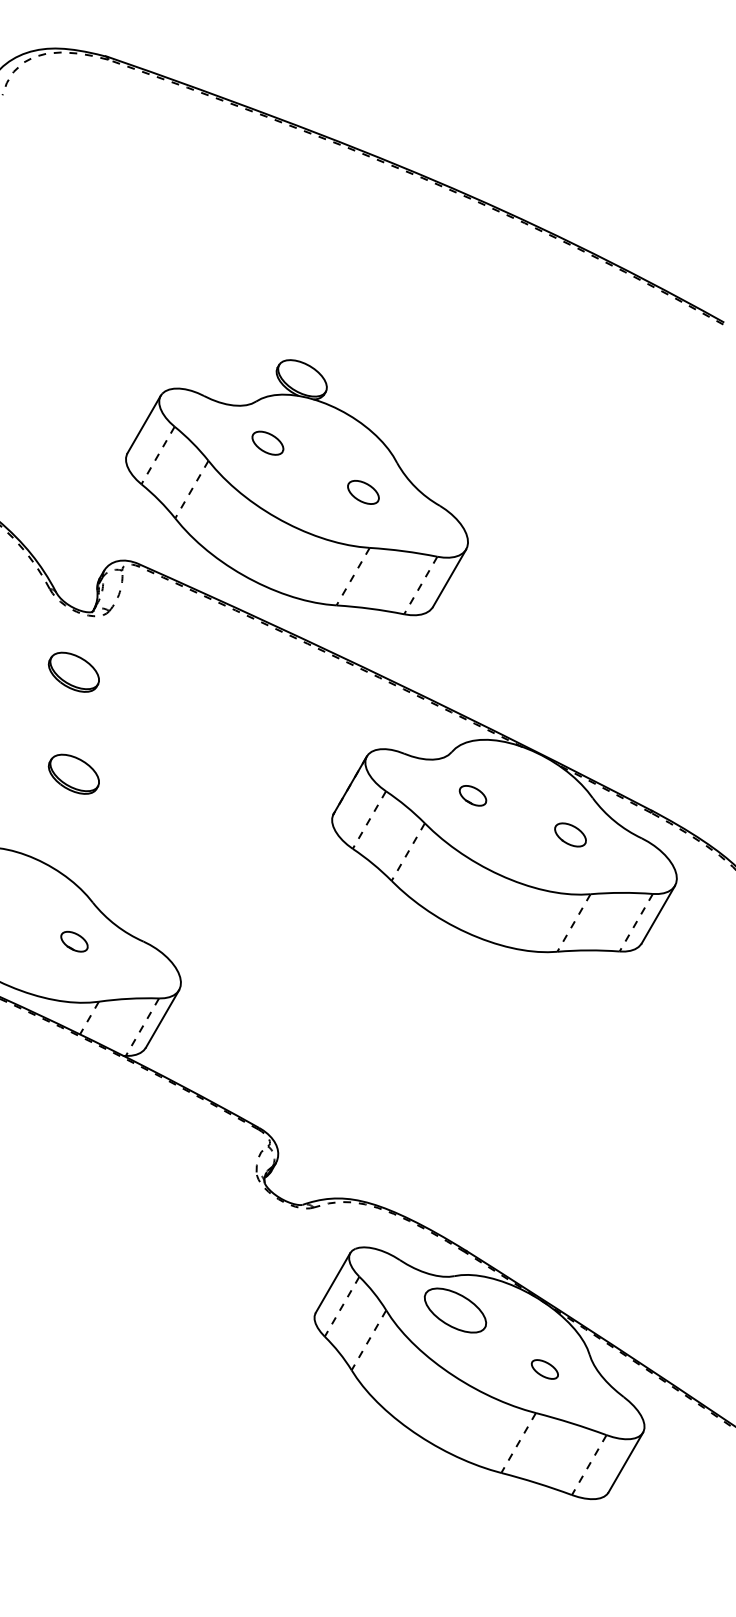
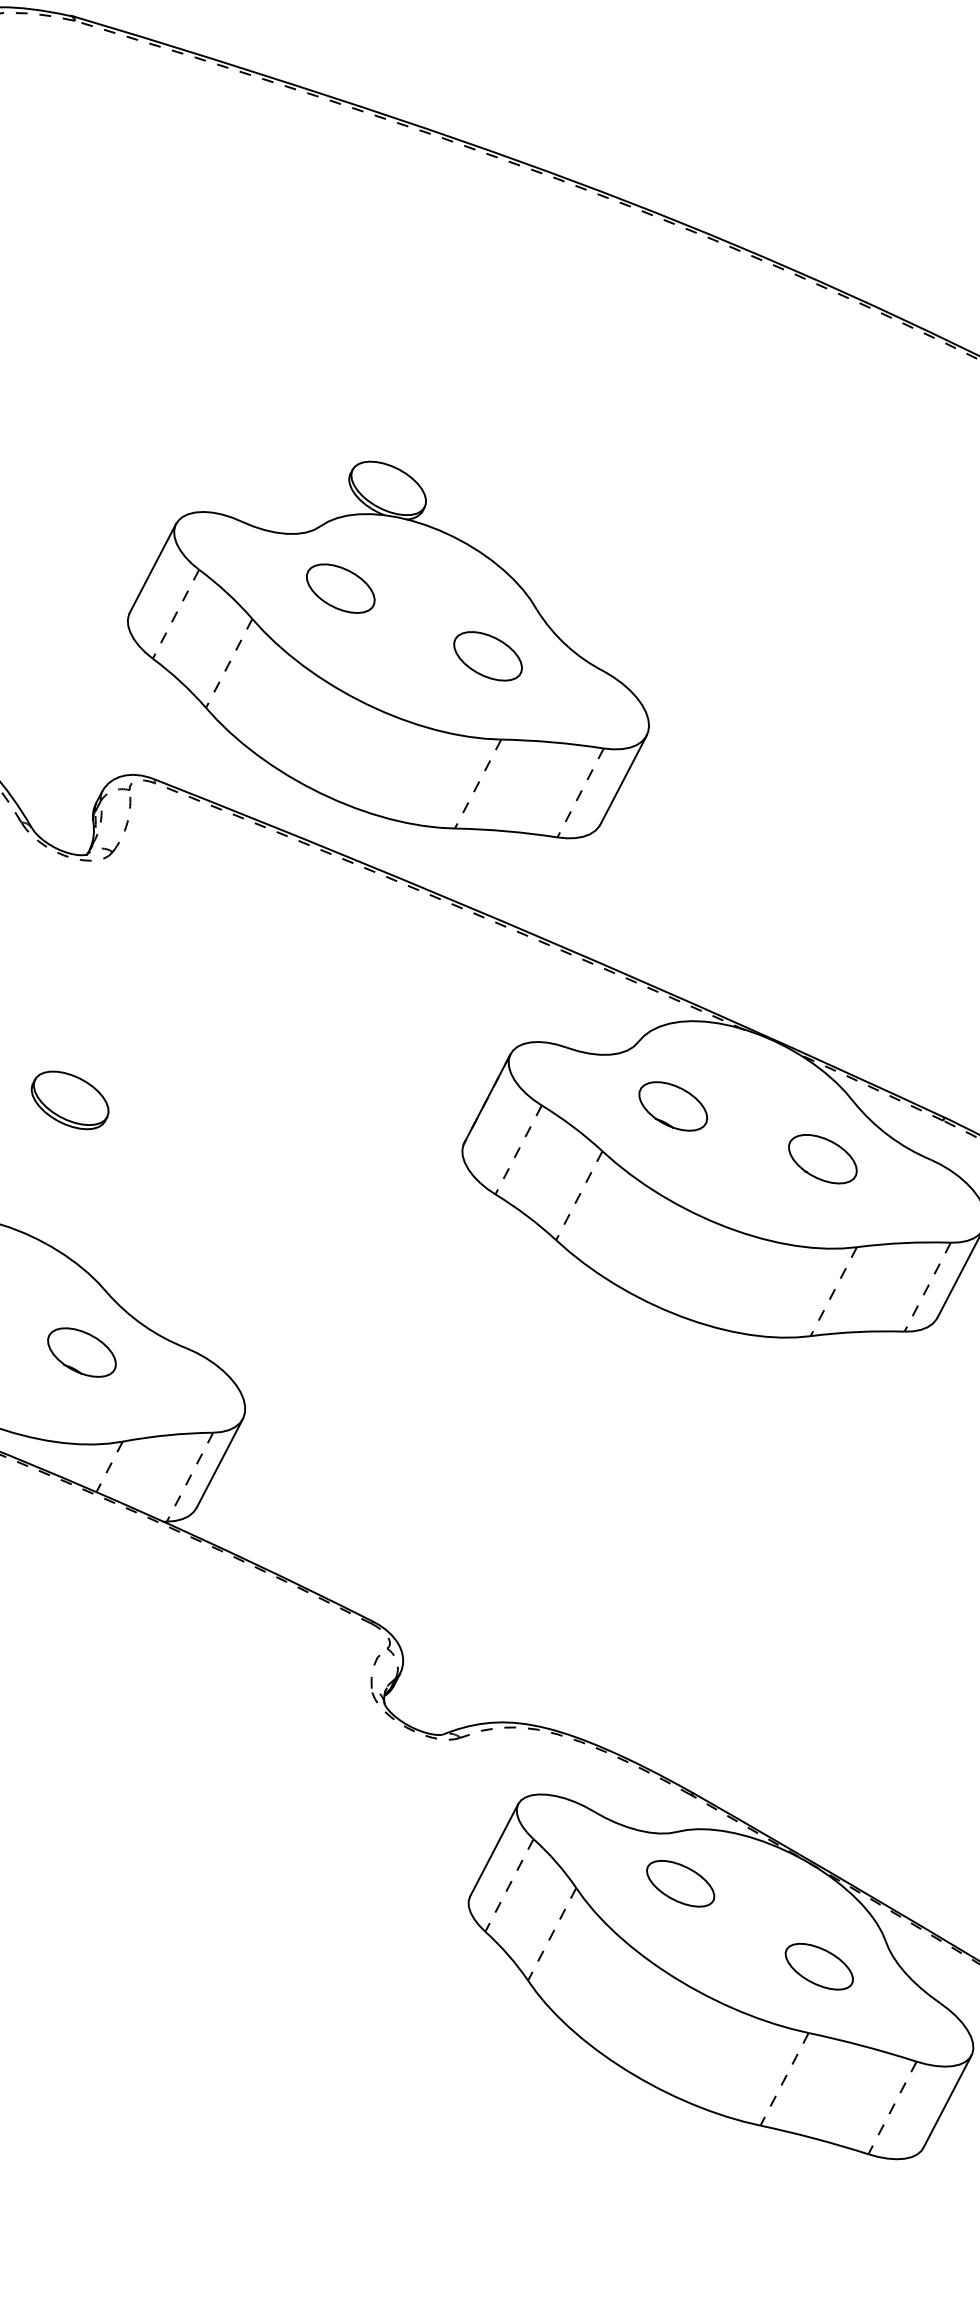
part: (267, 442) -> (340, 587), size x1.43
part: (363, 492) -> (488, 656), size x1.43
part: (73, 671) -> (62, 945), removed
part: (472, 795) -> (672, 1106), size x1.67
part: (570, 834) -> (822, 1158), size x1.43
part: (74, 941) -> (81, 1352), size x1.67
part: (455, 1310) -> (680, 1883), size x0.71
part: (544, 1369) -> (818, 1966), size x1.67

